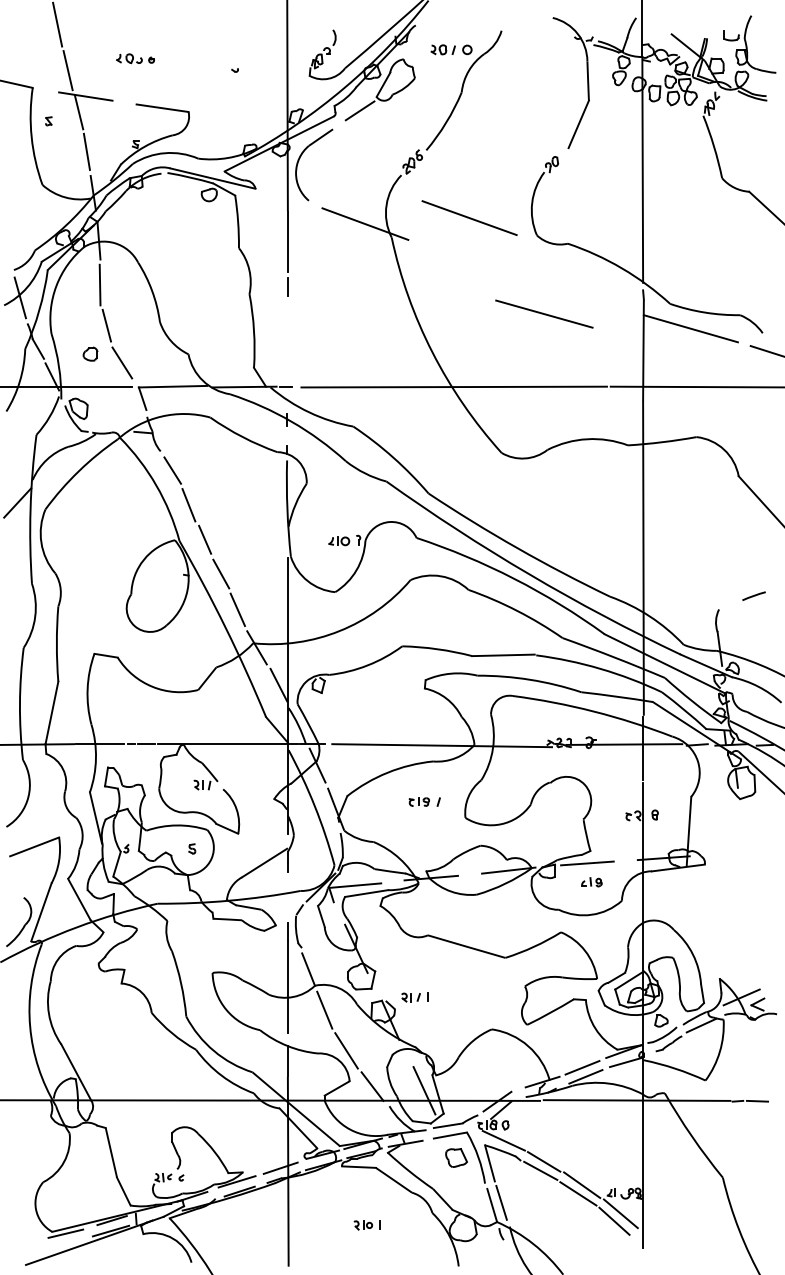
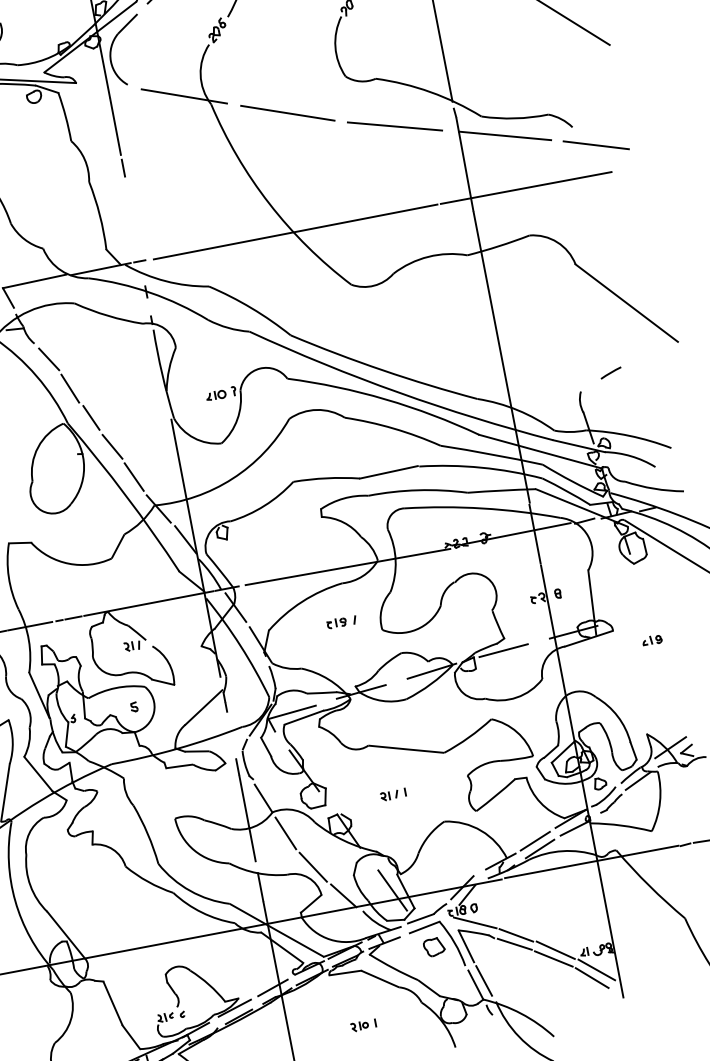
line: (469, 217) -> (287, 112), moved
line: (544, 313) -> (395, 125), moved
part: (591, 882) -> (651, 640), moved
part: (414, 997) -> (392, 795), moved

